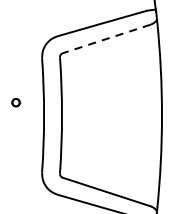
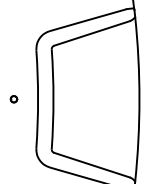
line: (106, 38) -> (91, 33), dashed -> solid
part: (15, 102) -> (13, 99), moved

